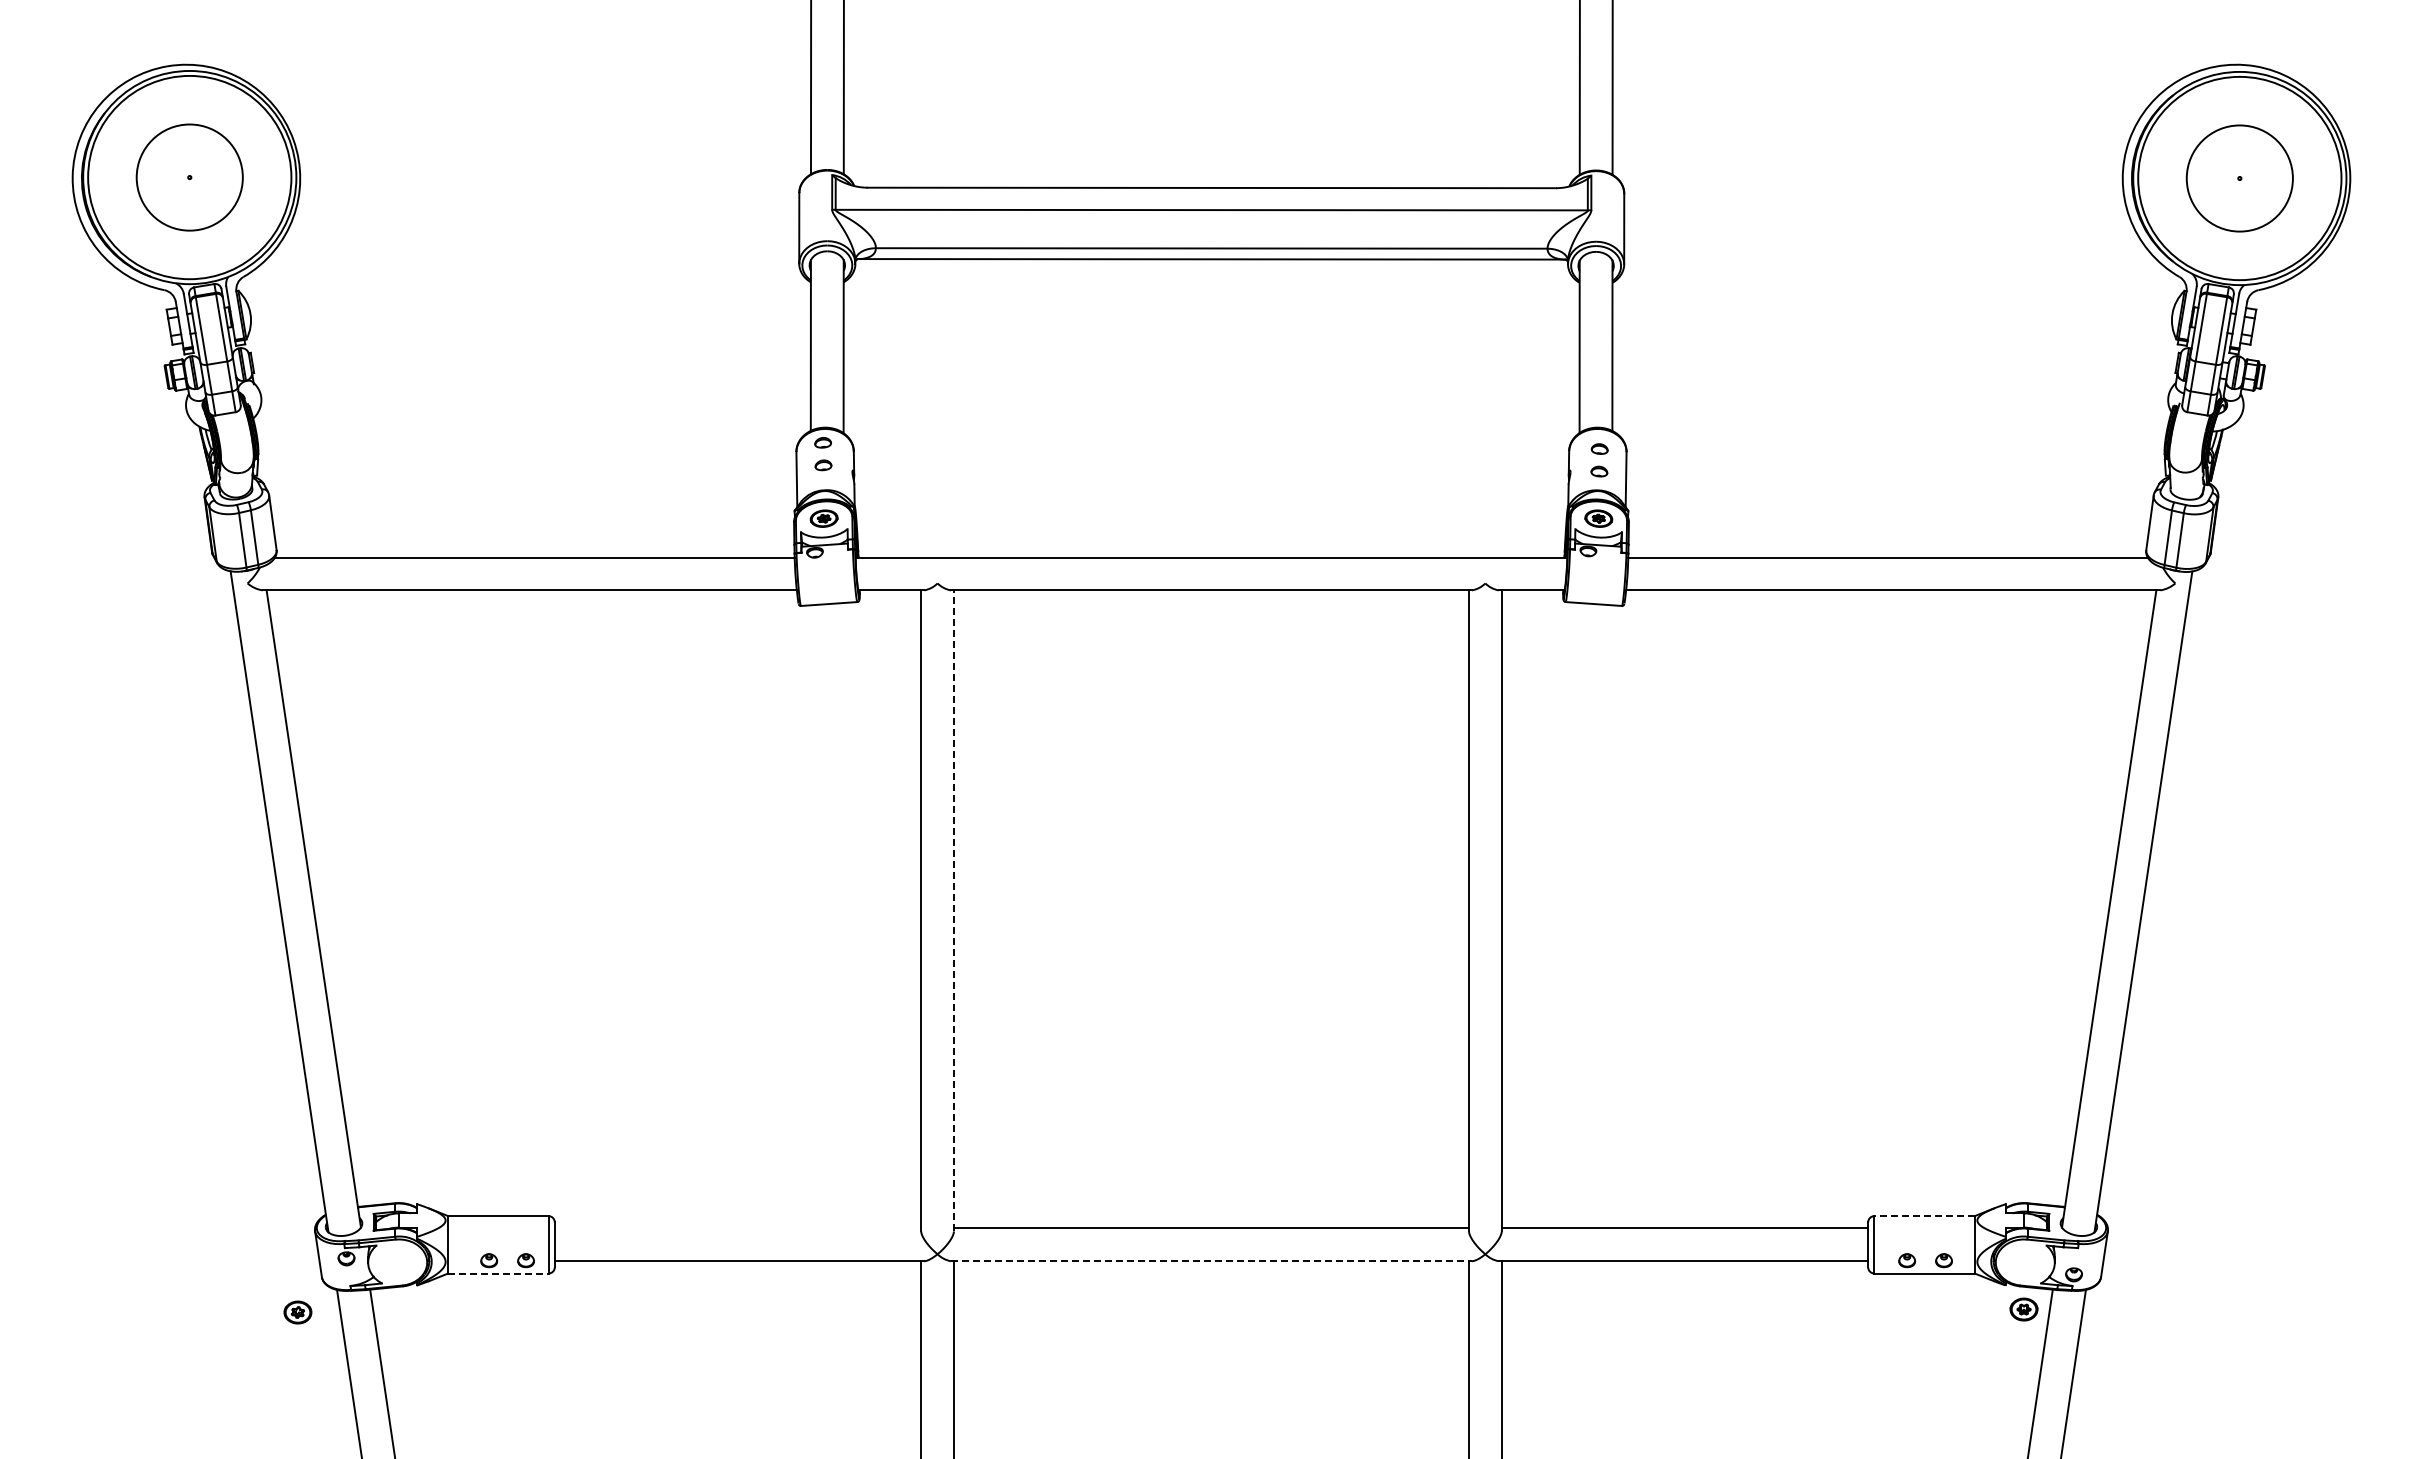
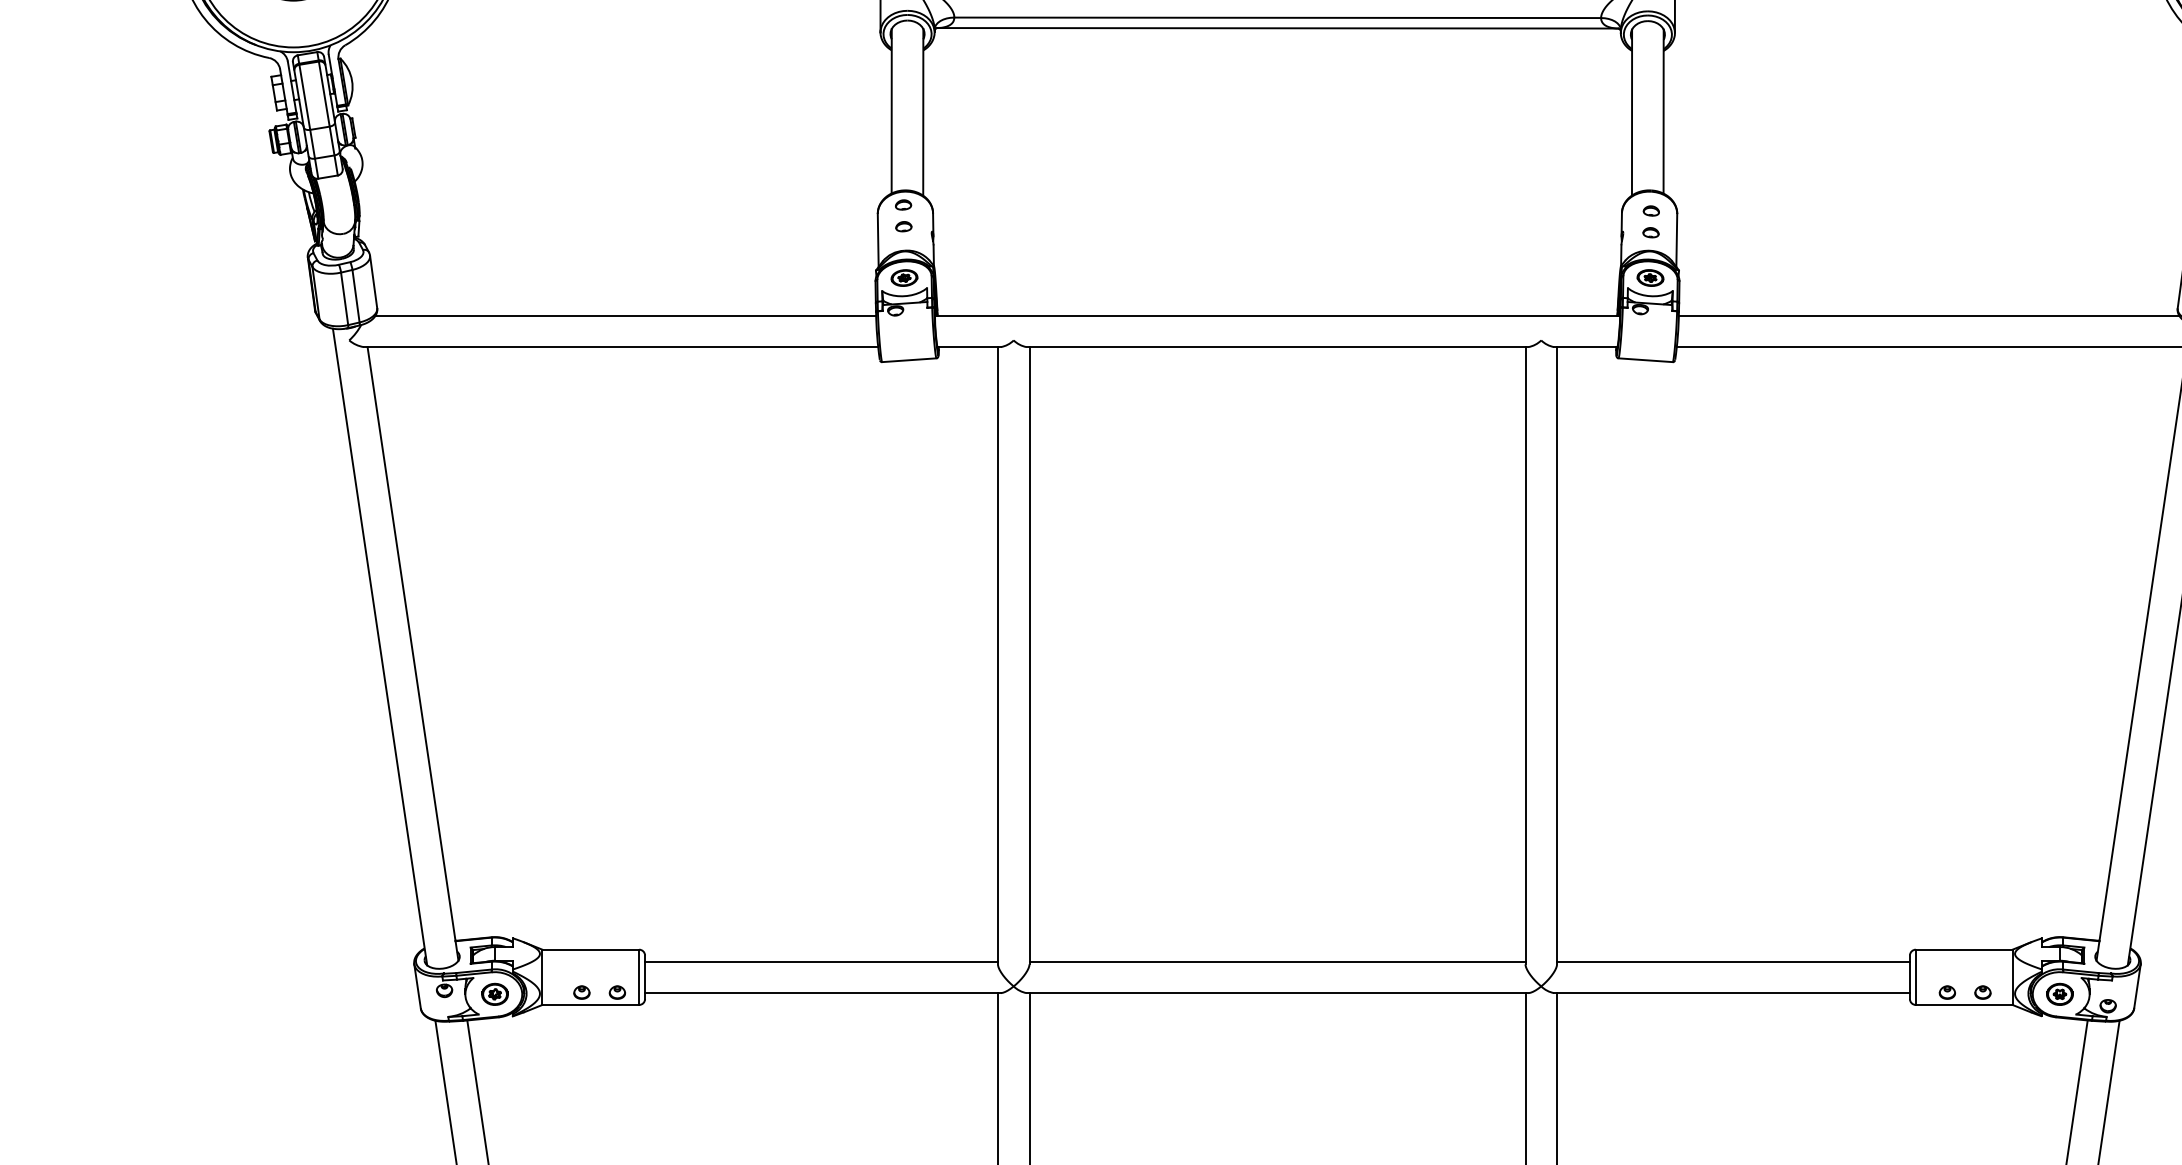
line: (953, 910) -> (1029, 655), dashed -> solid
line: (1924, 1216) -> (1964, 950), dashed -> solid
line: (737, 1228) -> (821, 961), added
line: (1211, 1261) -> (1277, 993), dashed -> solid
line: (498, 1273) -> (590, 1004), dashed -> solid
part: (2023, 1309) -> (2059, 994), moved
part: (297, 1312) -> (494, 994), moved

